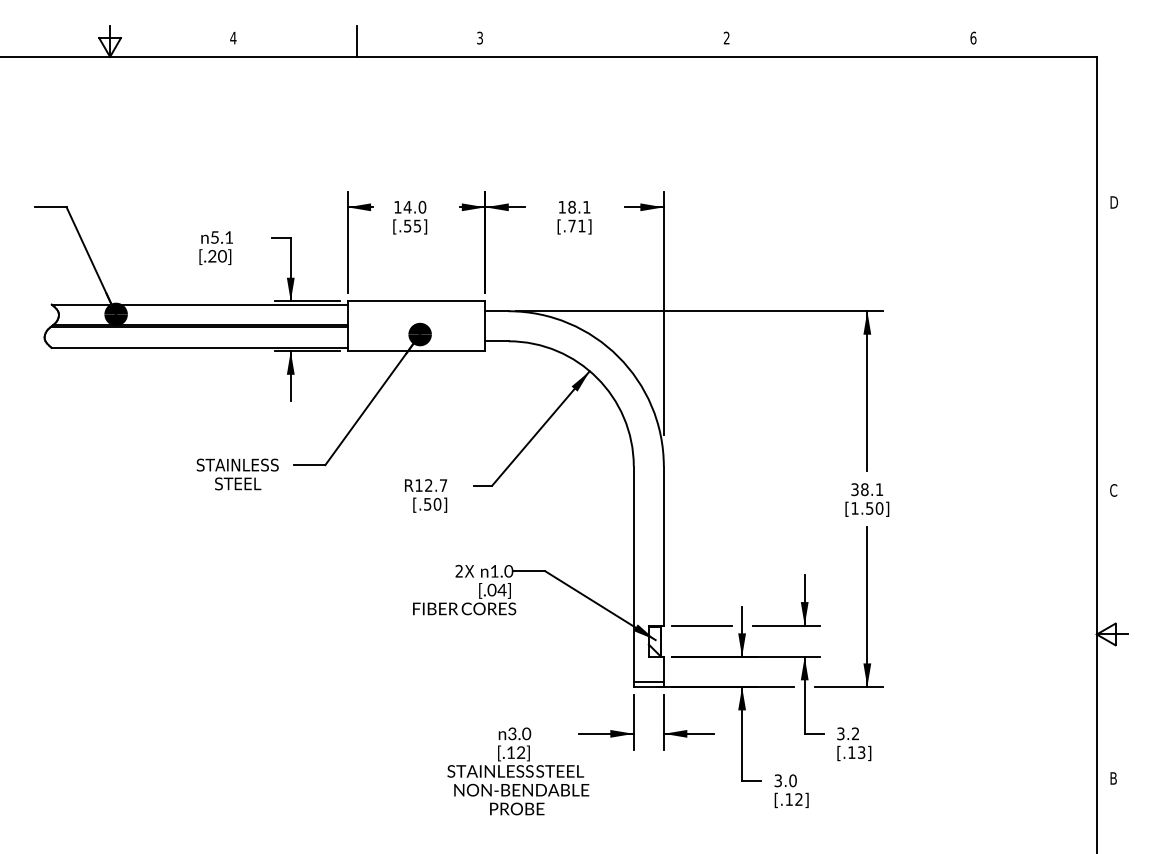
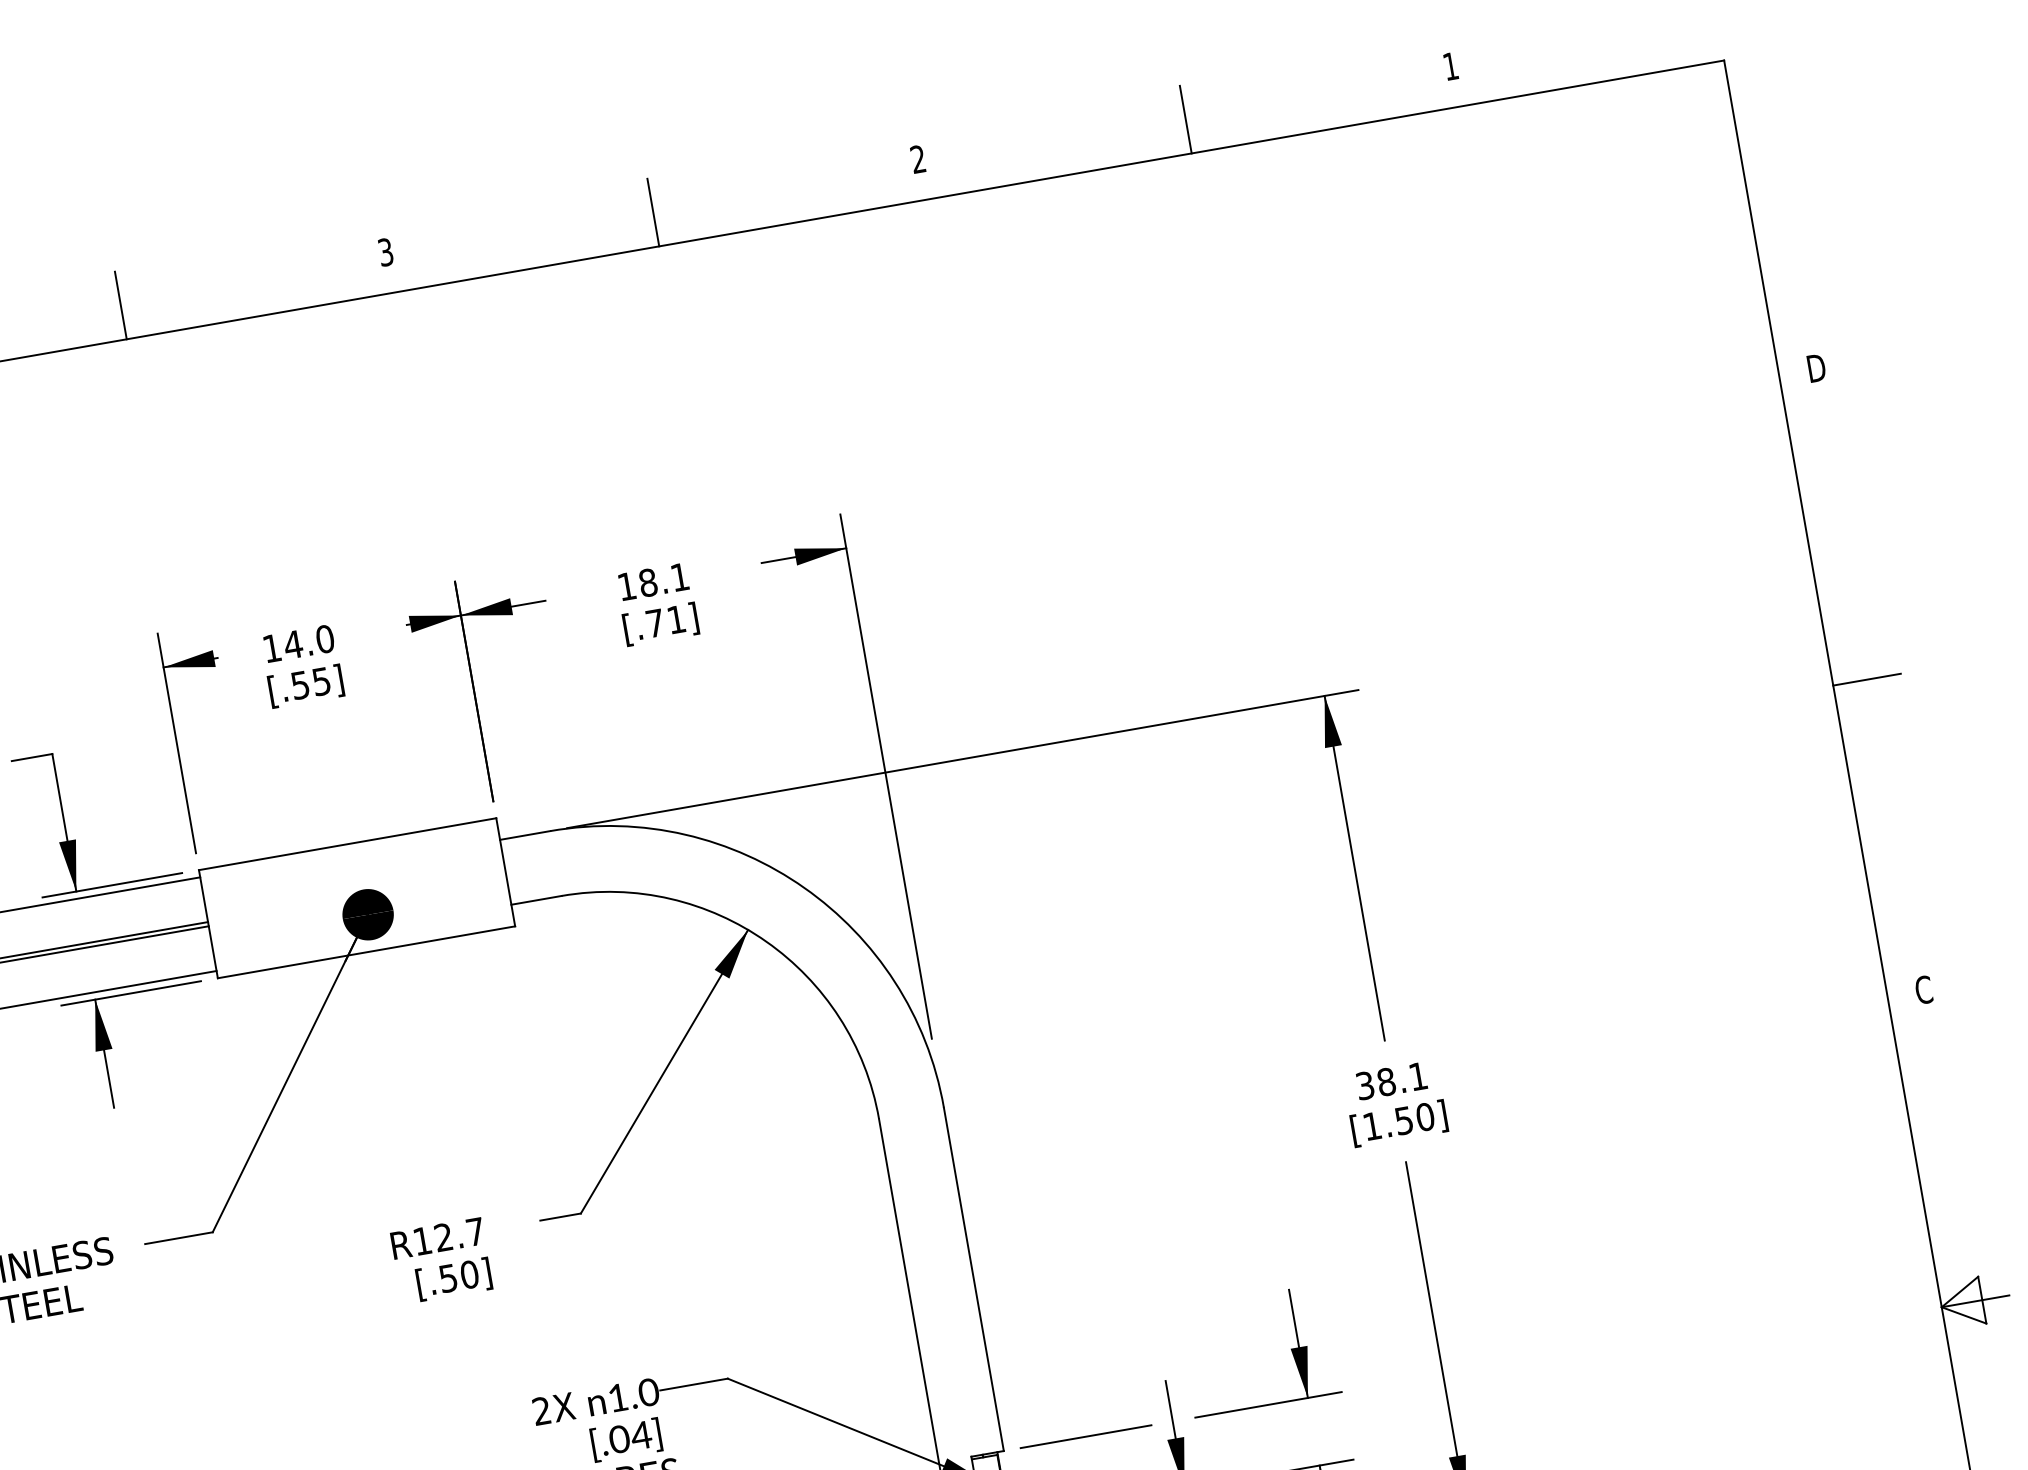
text: (973, 37) -> (1450, 65), 6 -> 1
line: (603, 40) -> (653, 210), added
line: (850, 40) -> (1186, 117), added
line: (1112, 346) -> (1867, 679), added

